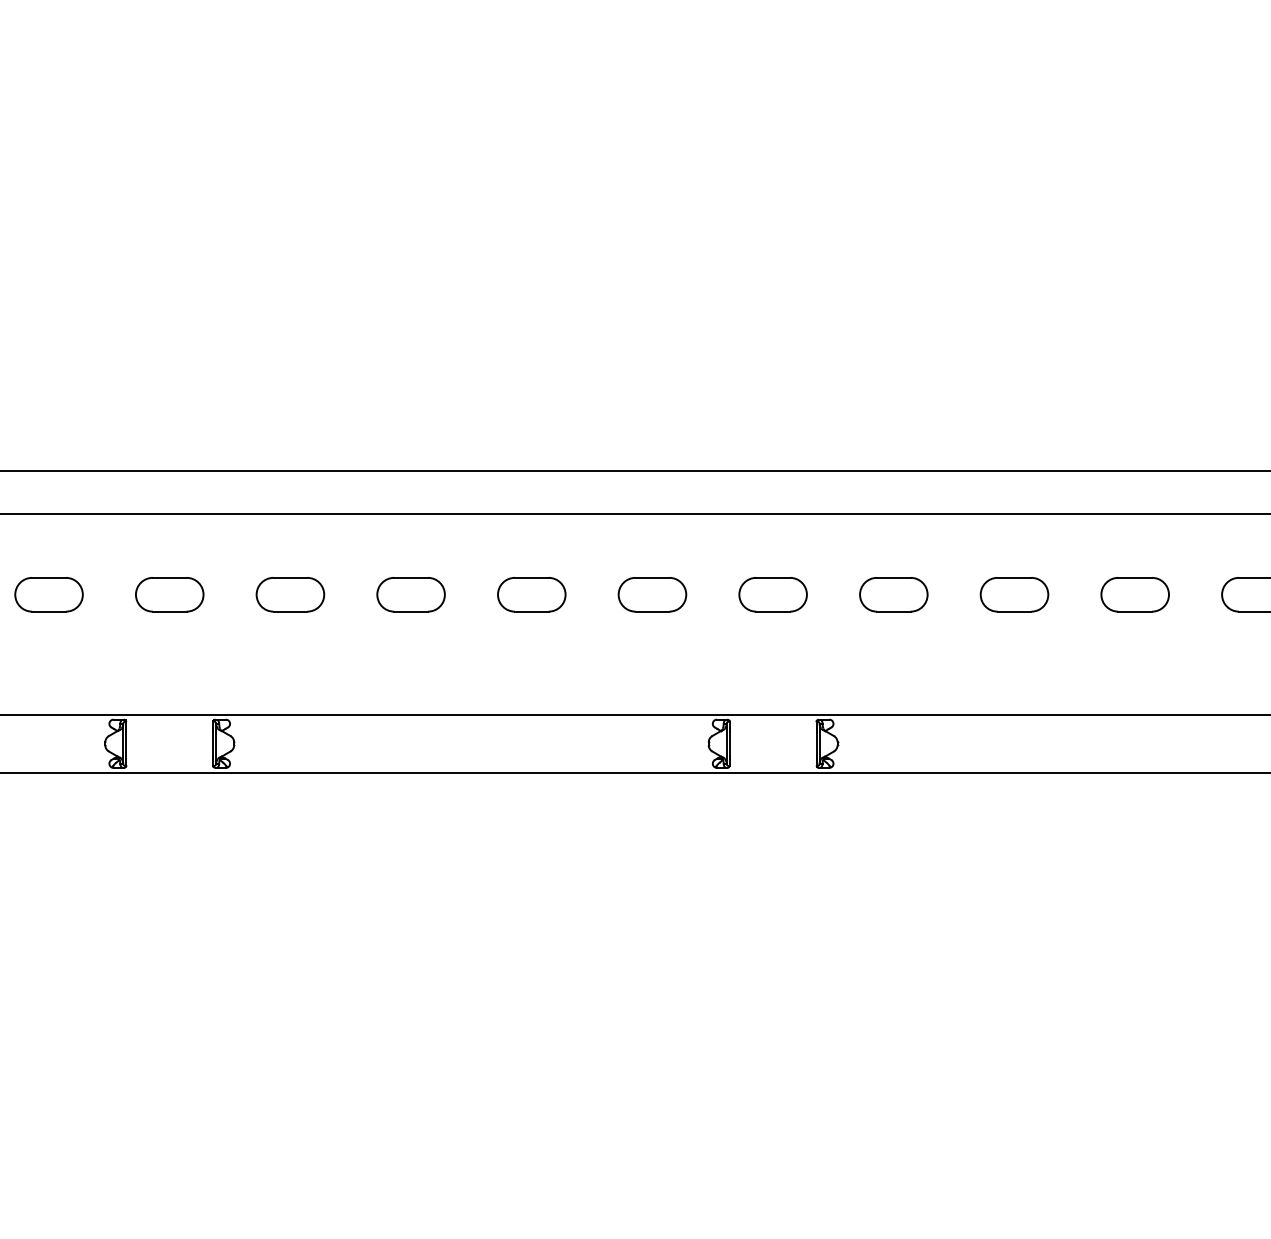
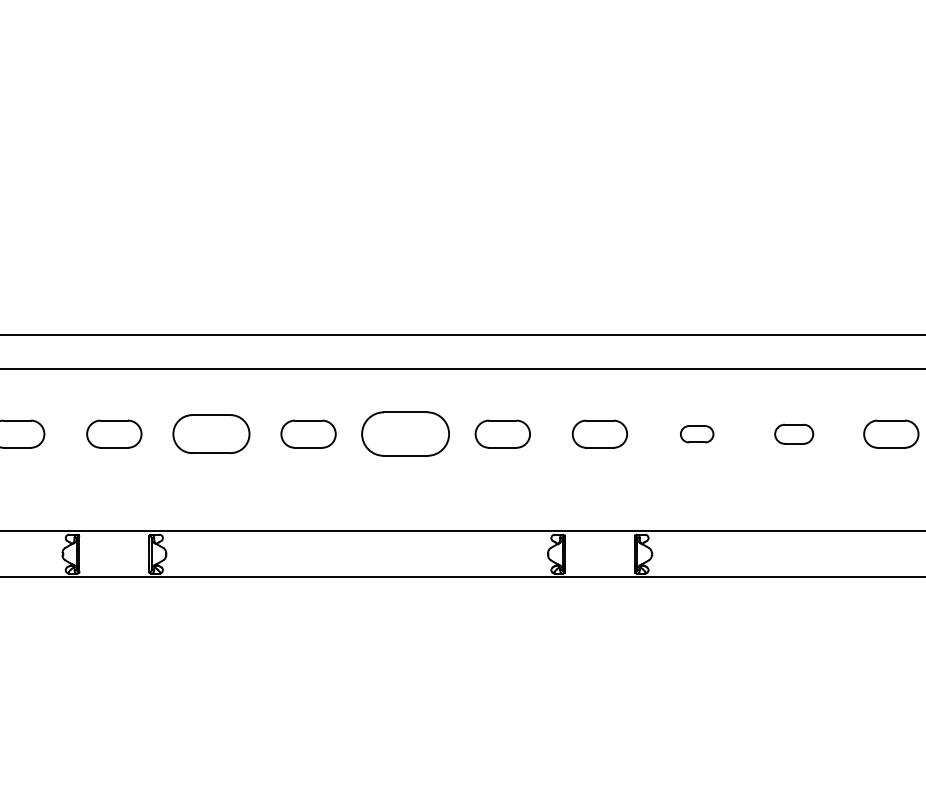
part: (290, 594) -> (211, 434), size x1.4
part: (531, 594) -> (405, 434), size x1.6
part: (893, 594) -> (696, 434), size x0.6
part: (1014, 594) -> (794, 434), size x0.7

